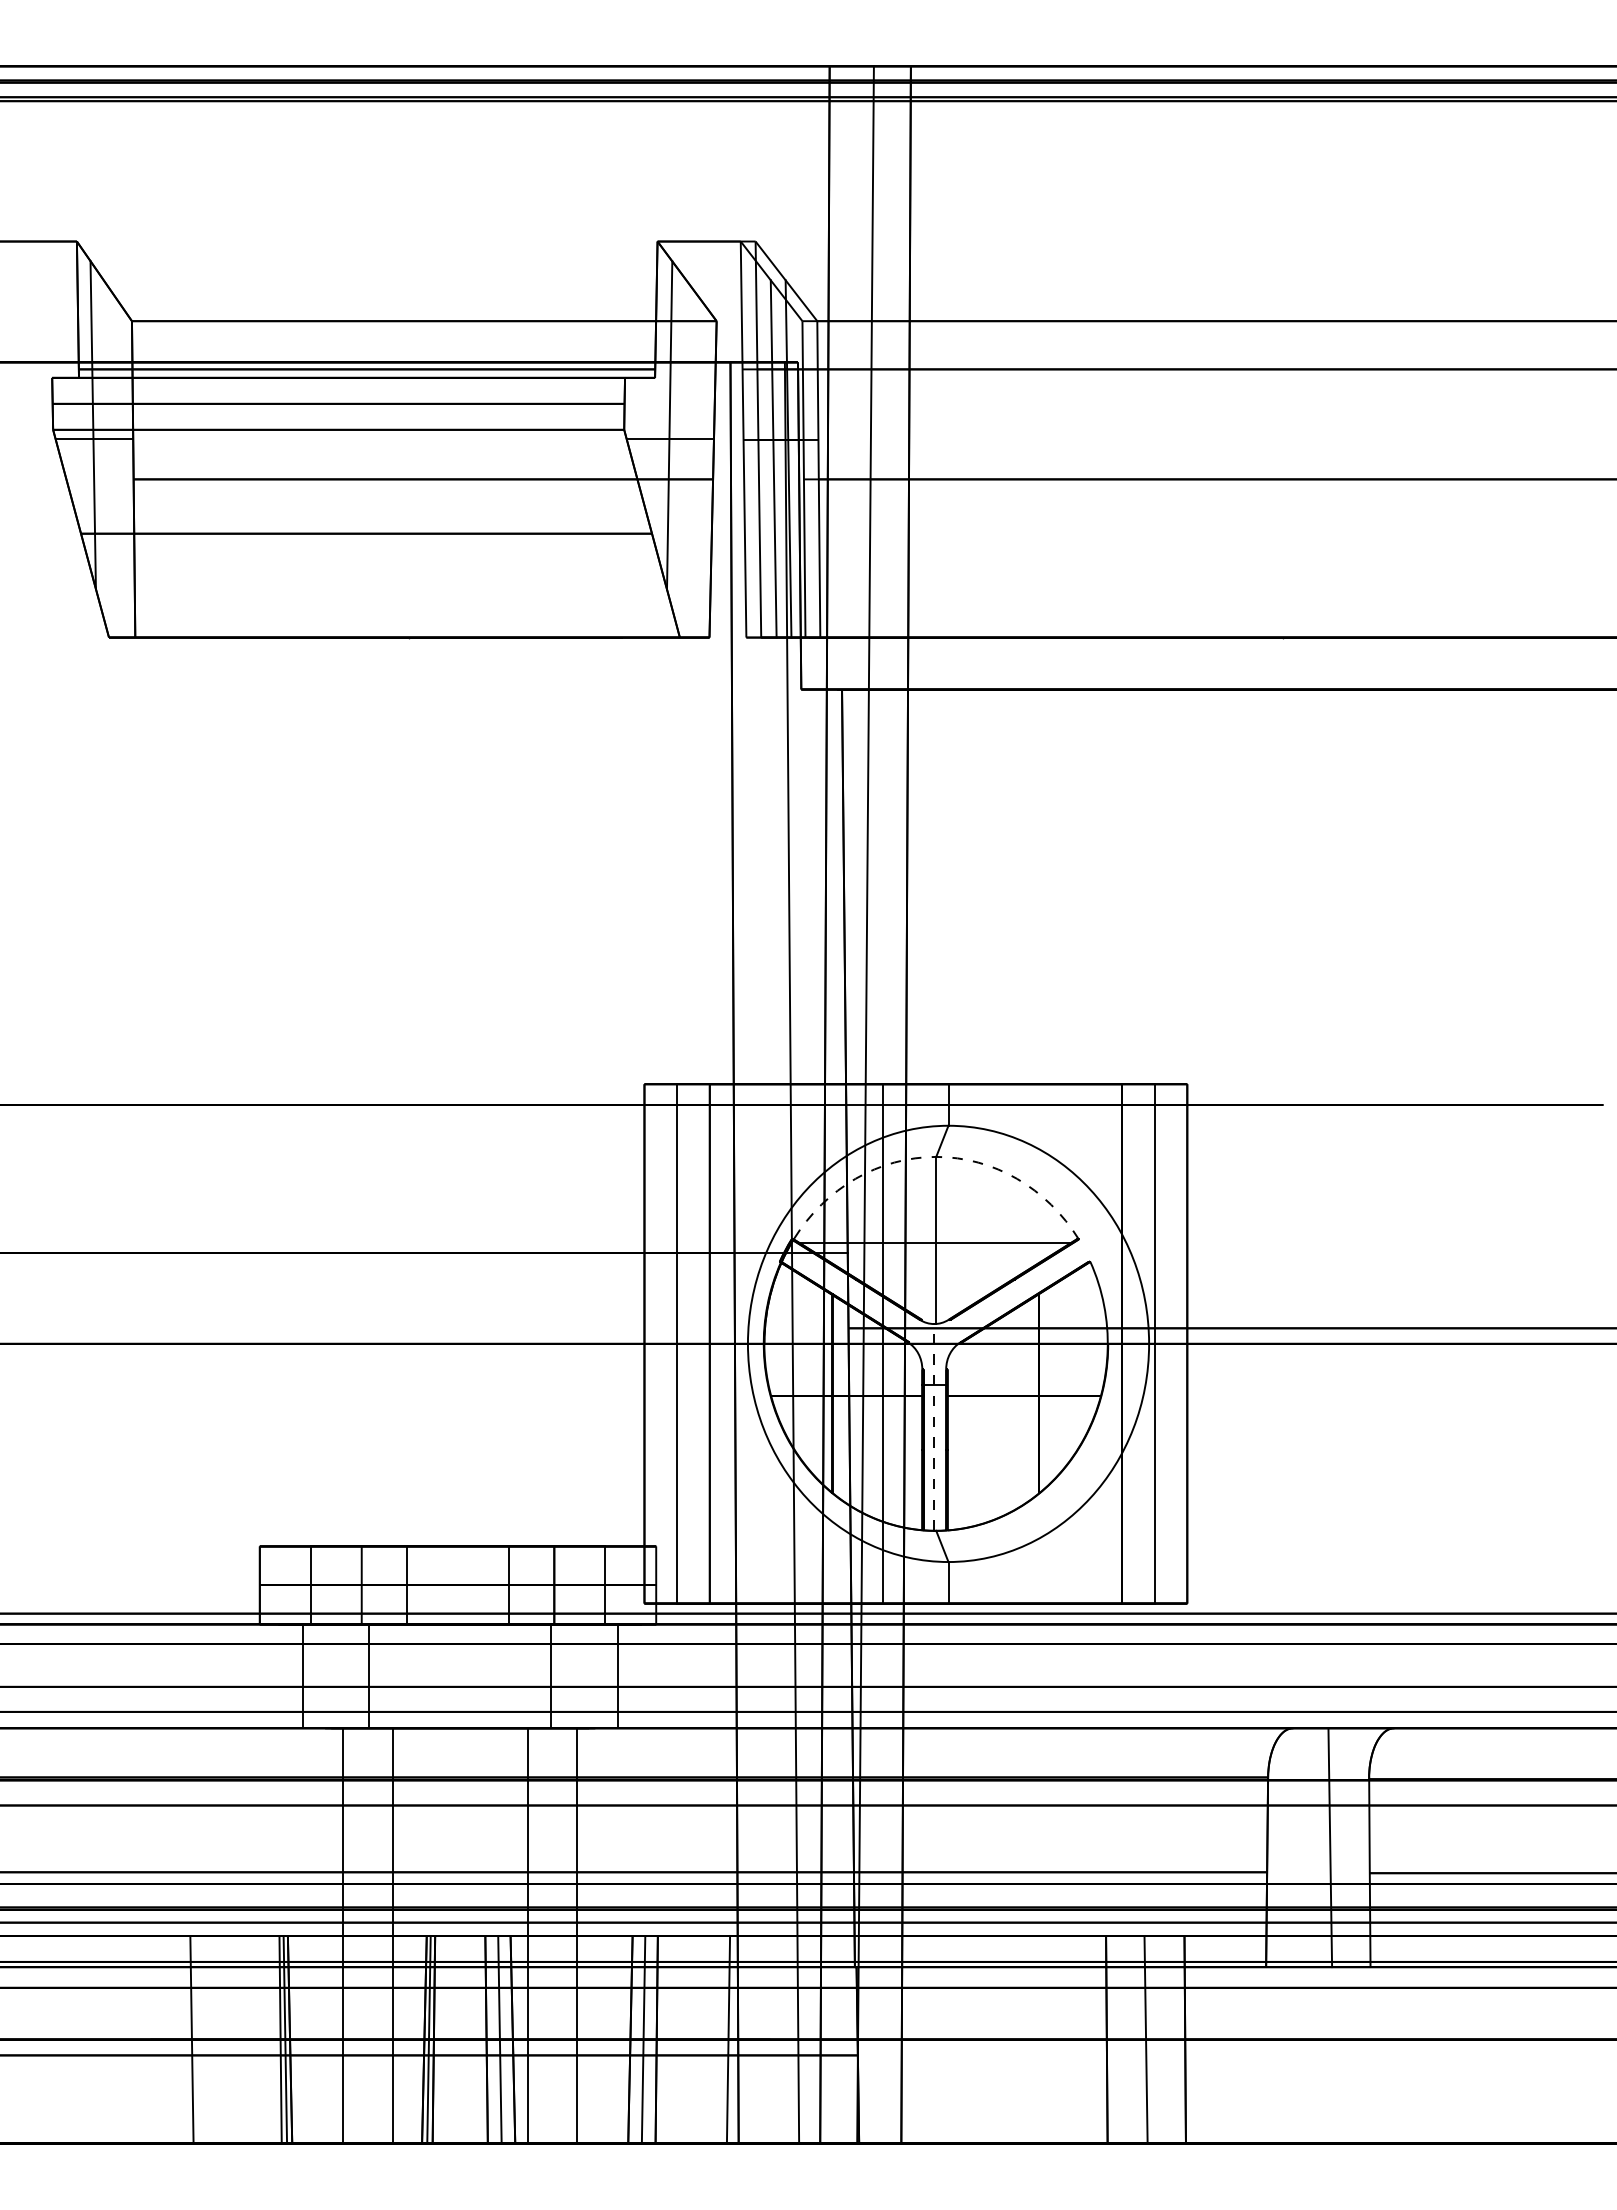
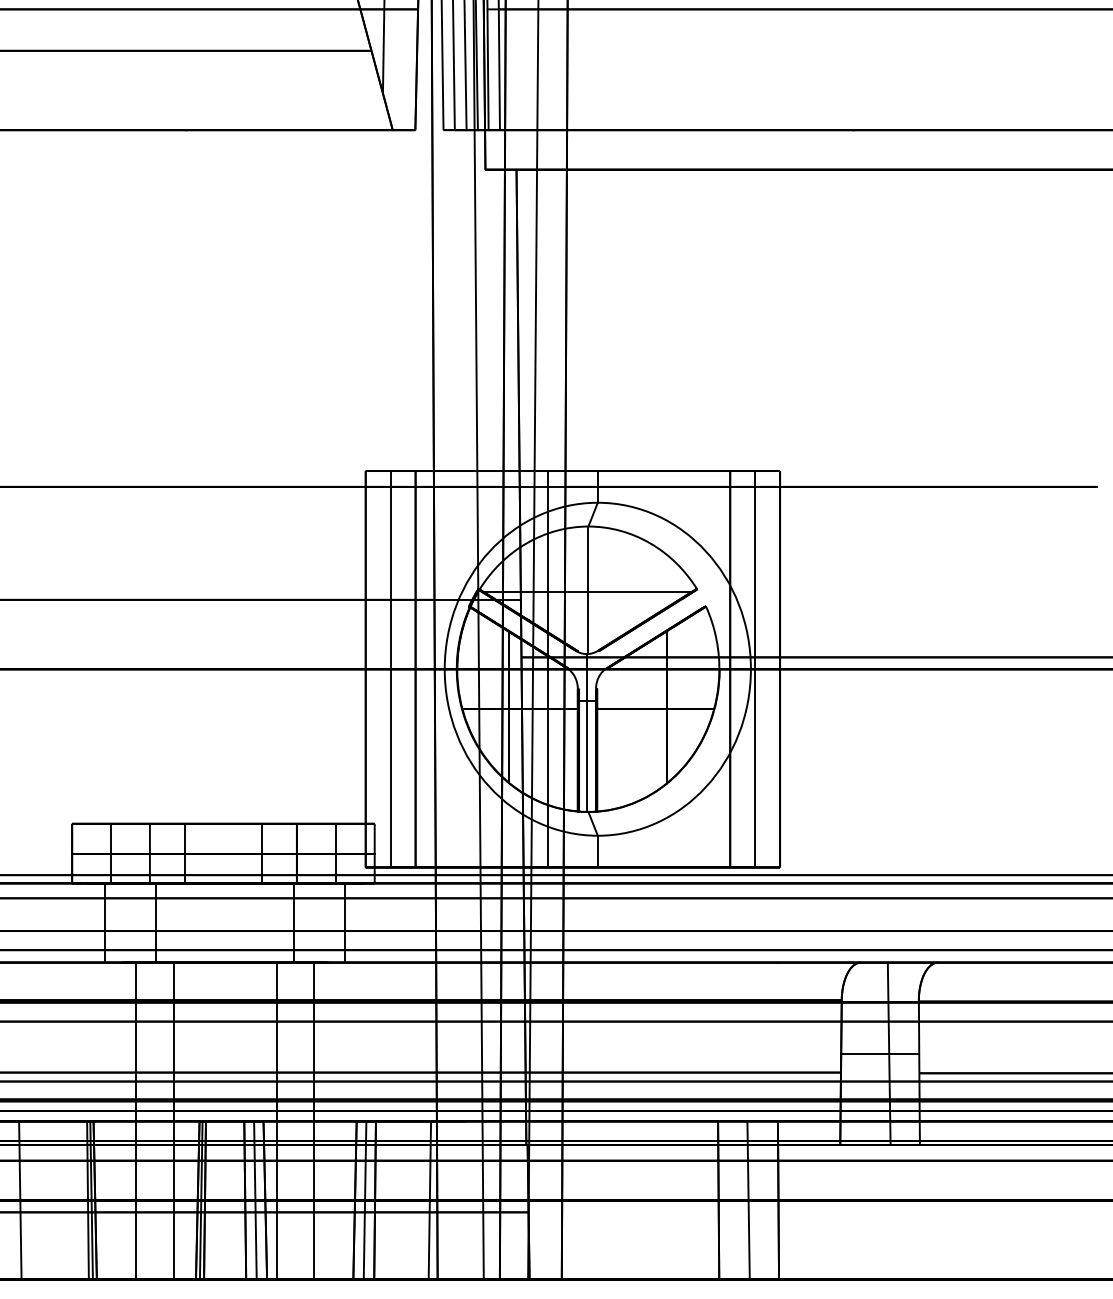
arc: (936, 1156) -> (588, 526), dashed -> solid
line: (934, 1426) -> (587, 732), dashed -> solid
line: (1318, 1847) -> (880, 1053), added

